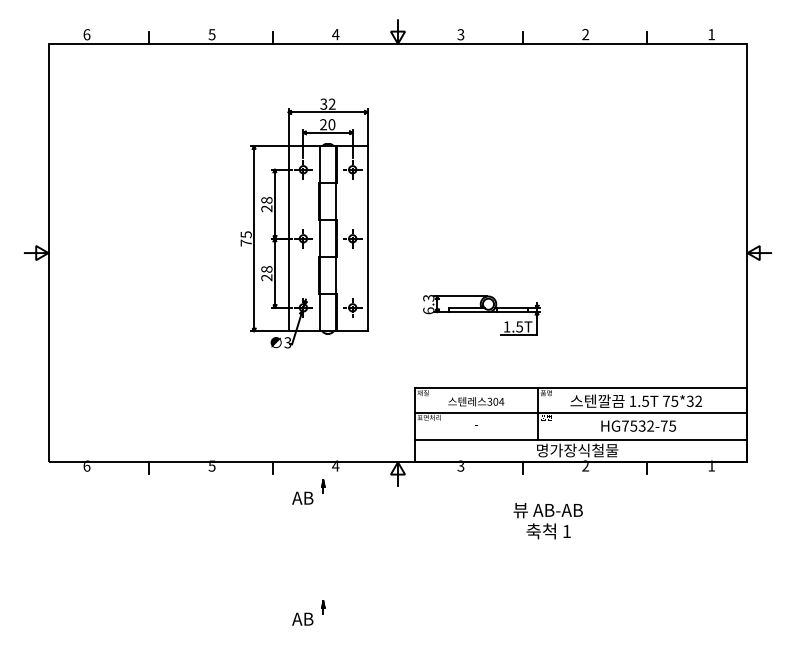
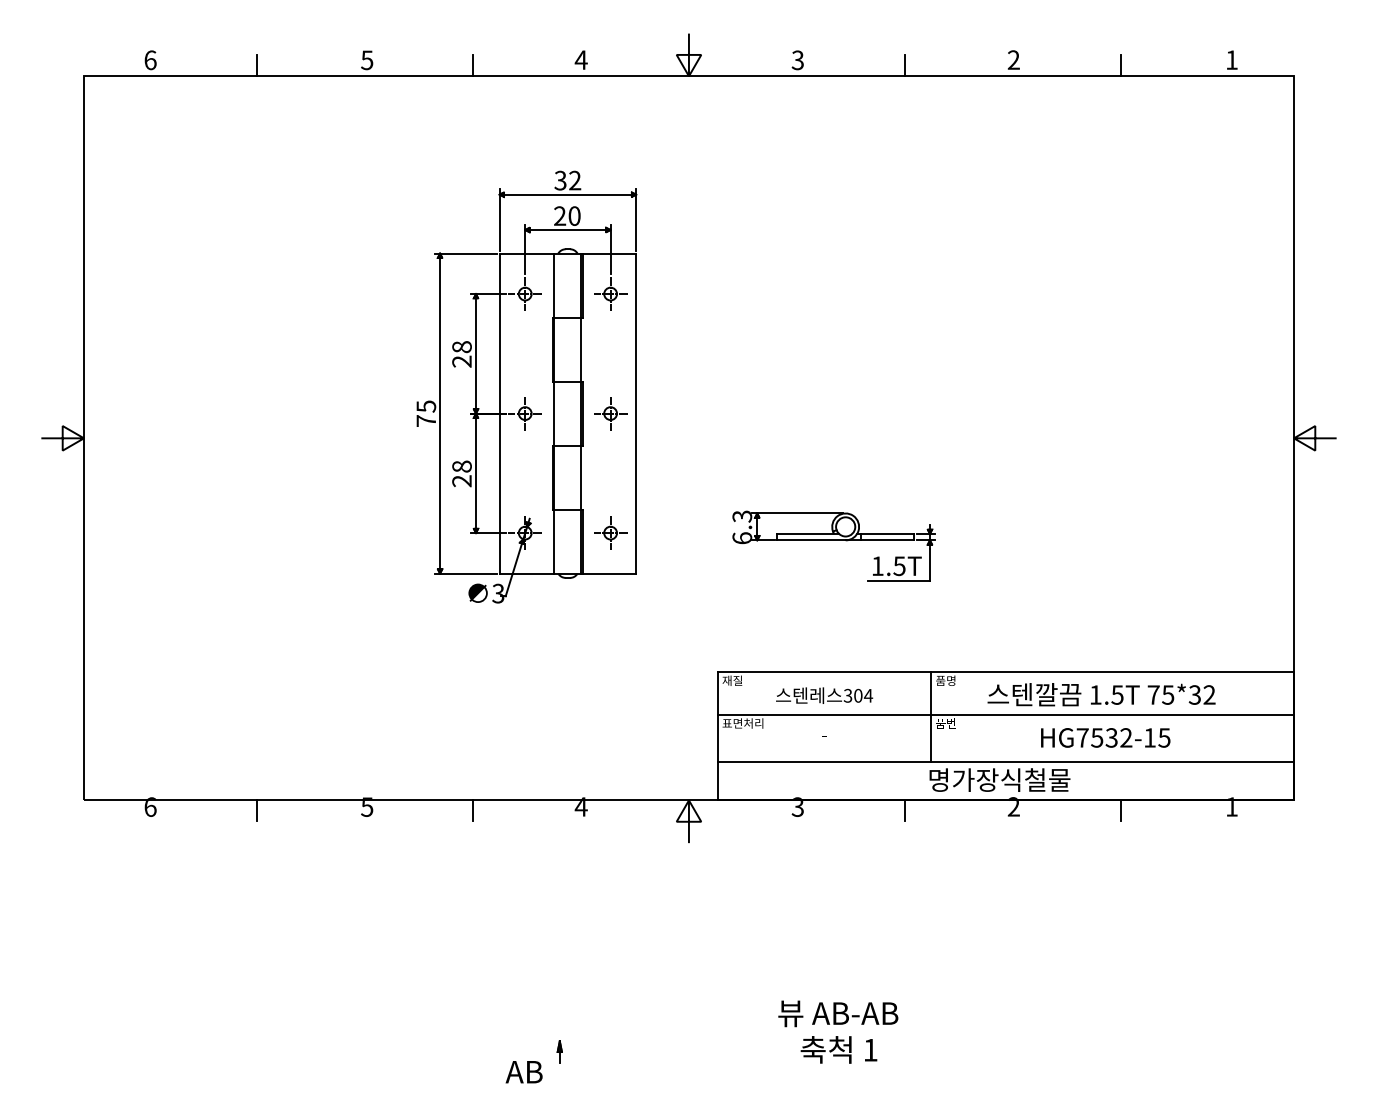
text: (664, 425) -> (1150, 736), HG7532-75 -> HG7532-15
part: (308, 491) -> (534, 851), removed
text: (547, 521) -> (837, 1032), moved

